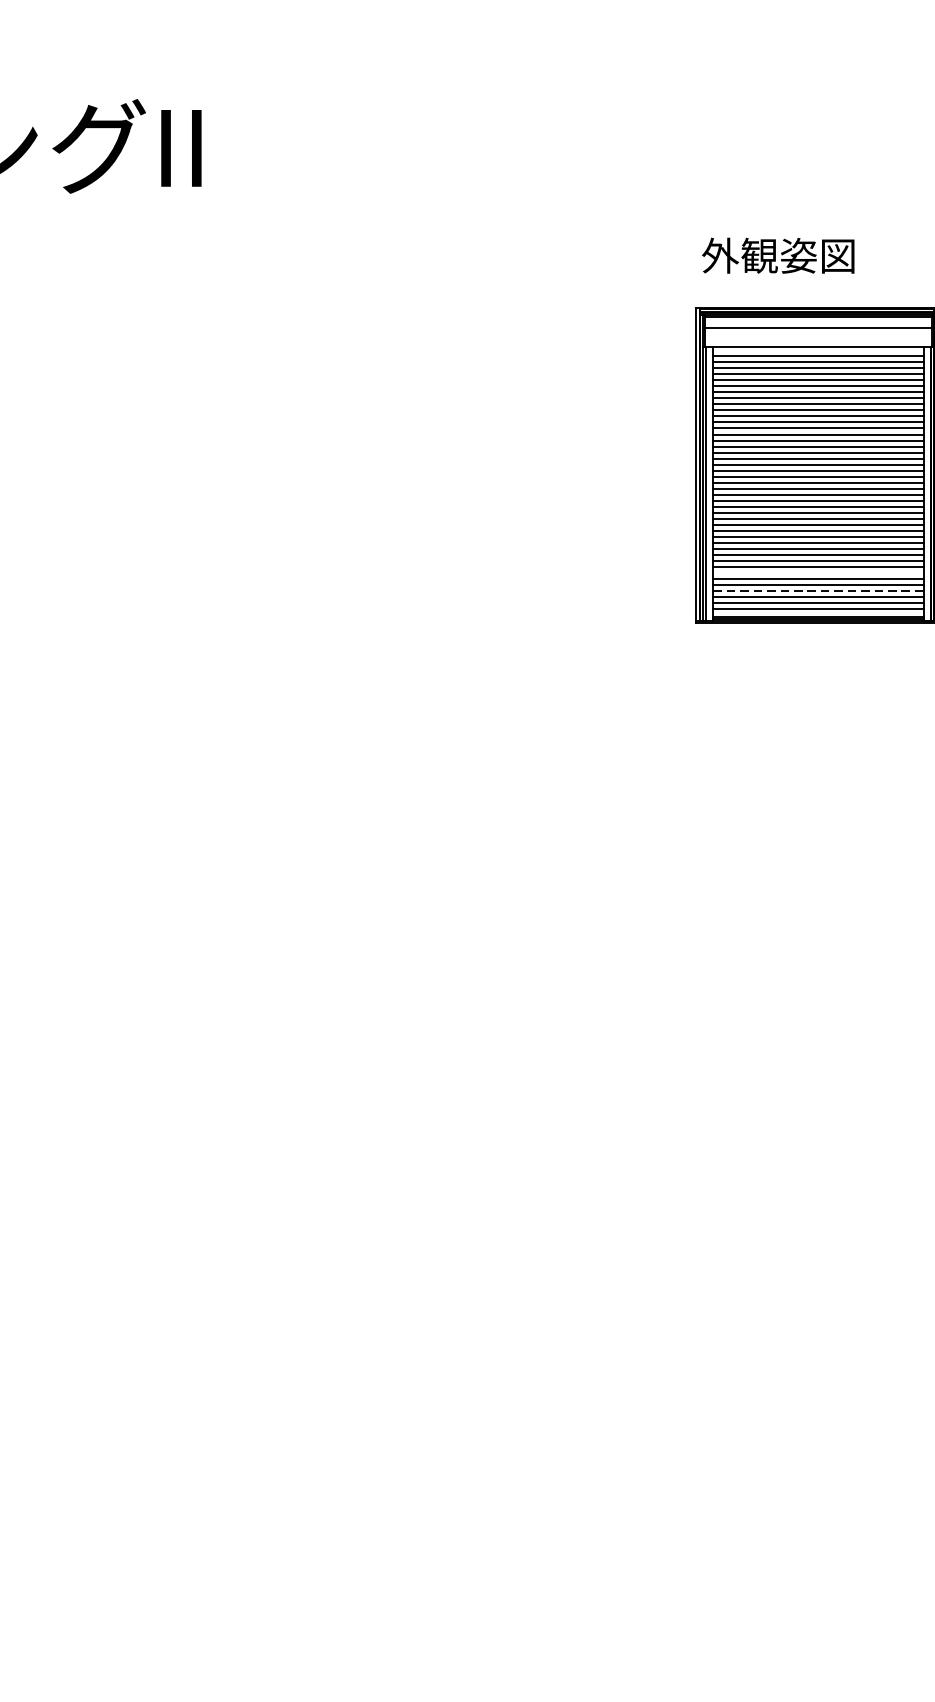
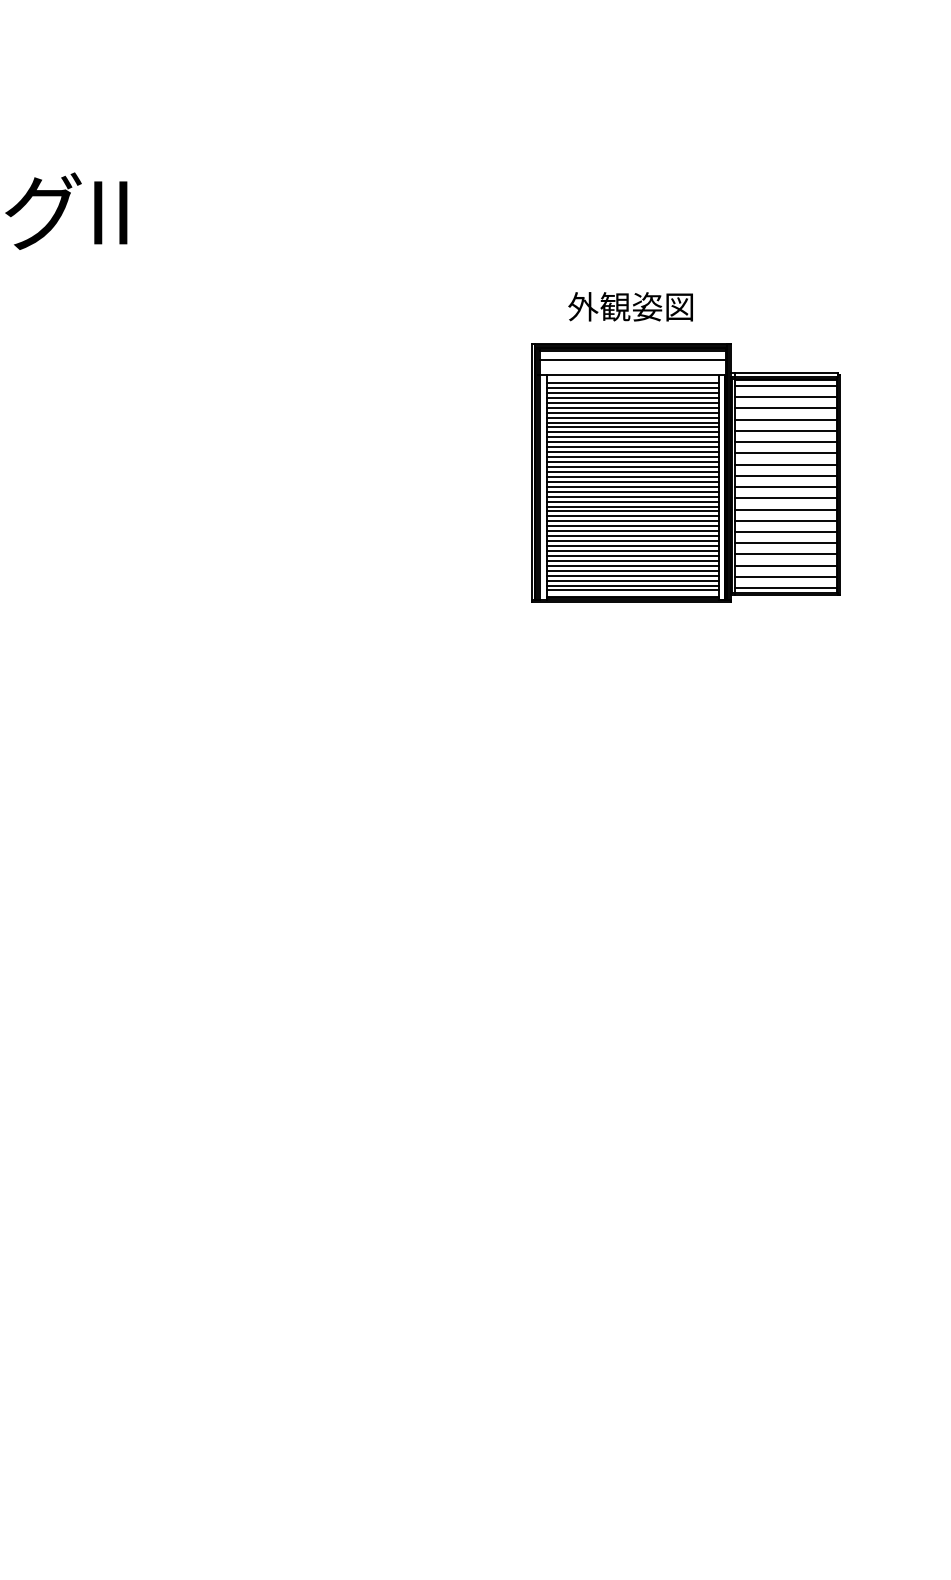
text: (778, 255) -> (630, 306), moved
line: (818, 572) -> (632, 560), added
line: (819, 591) -> (633, 575), dashed -> solid

